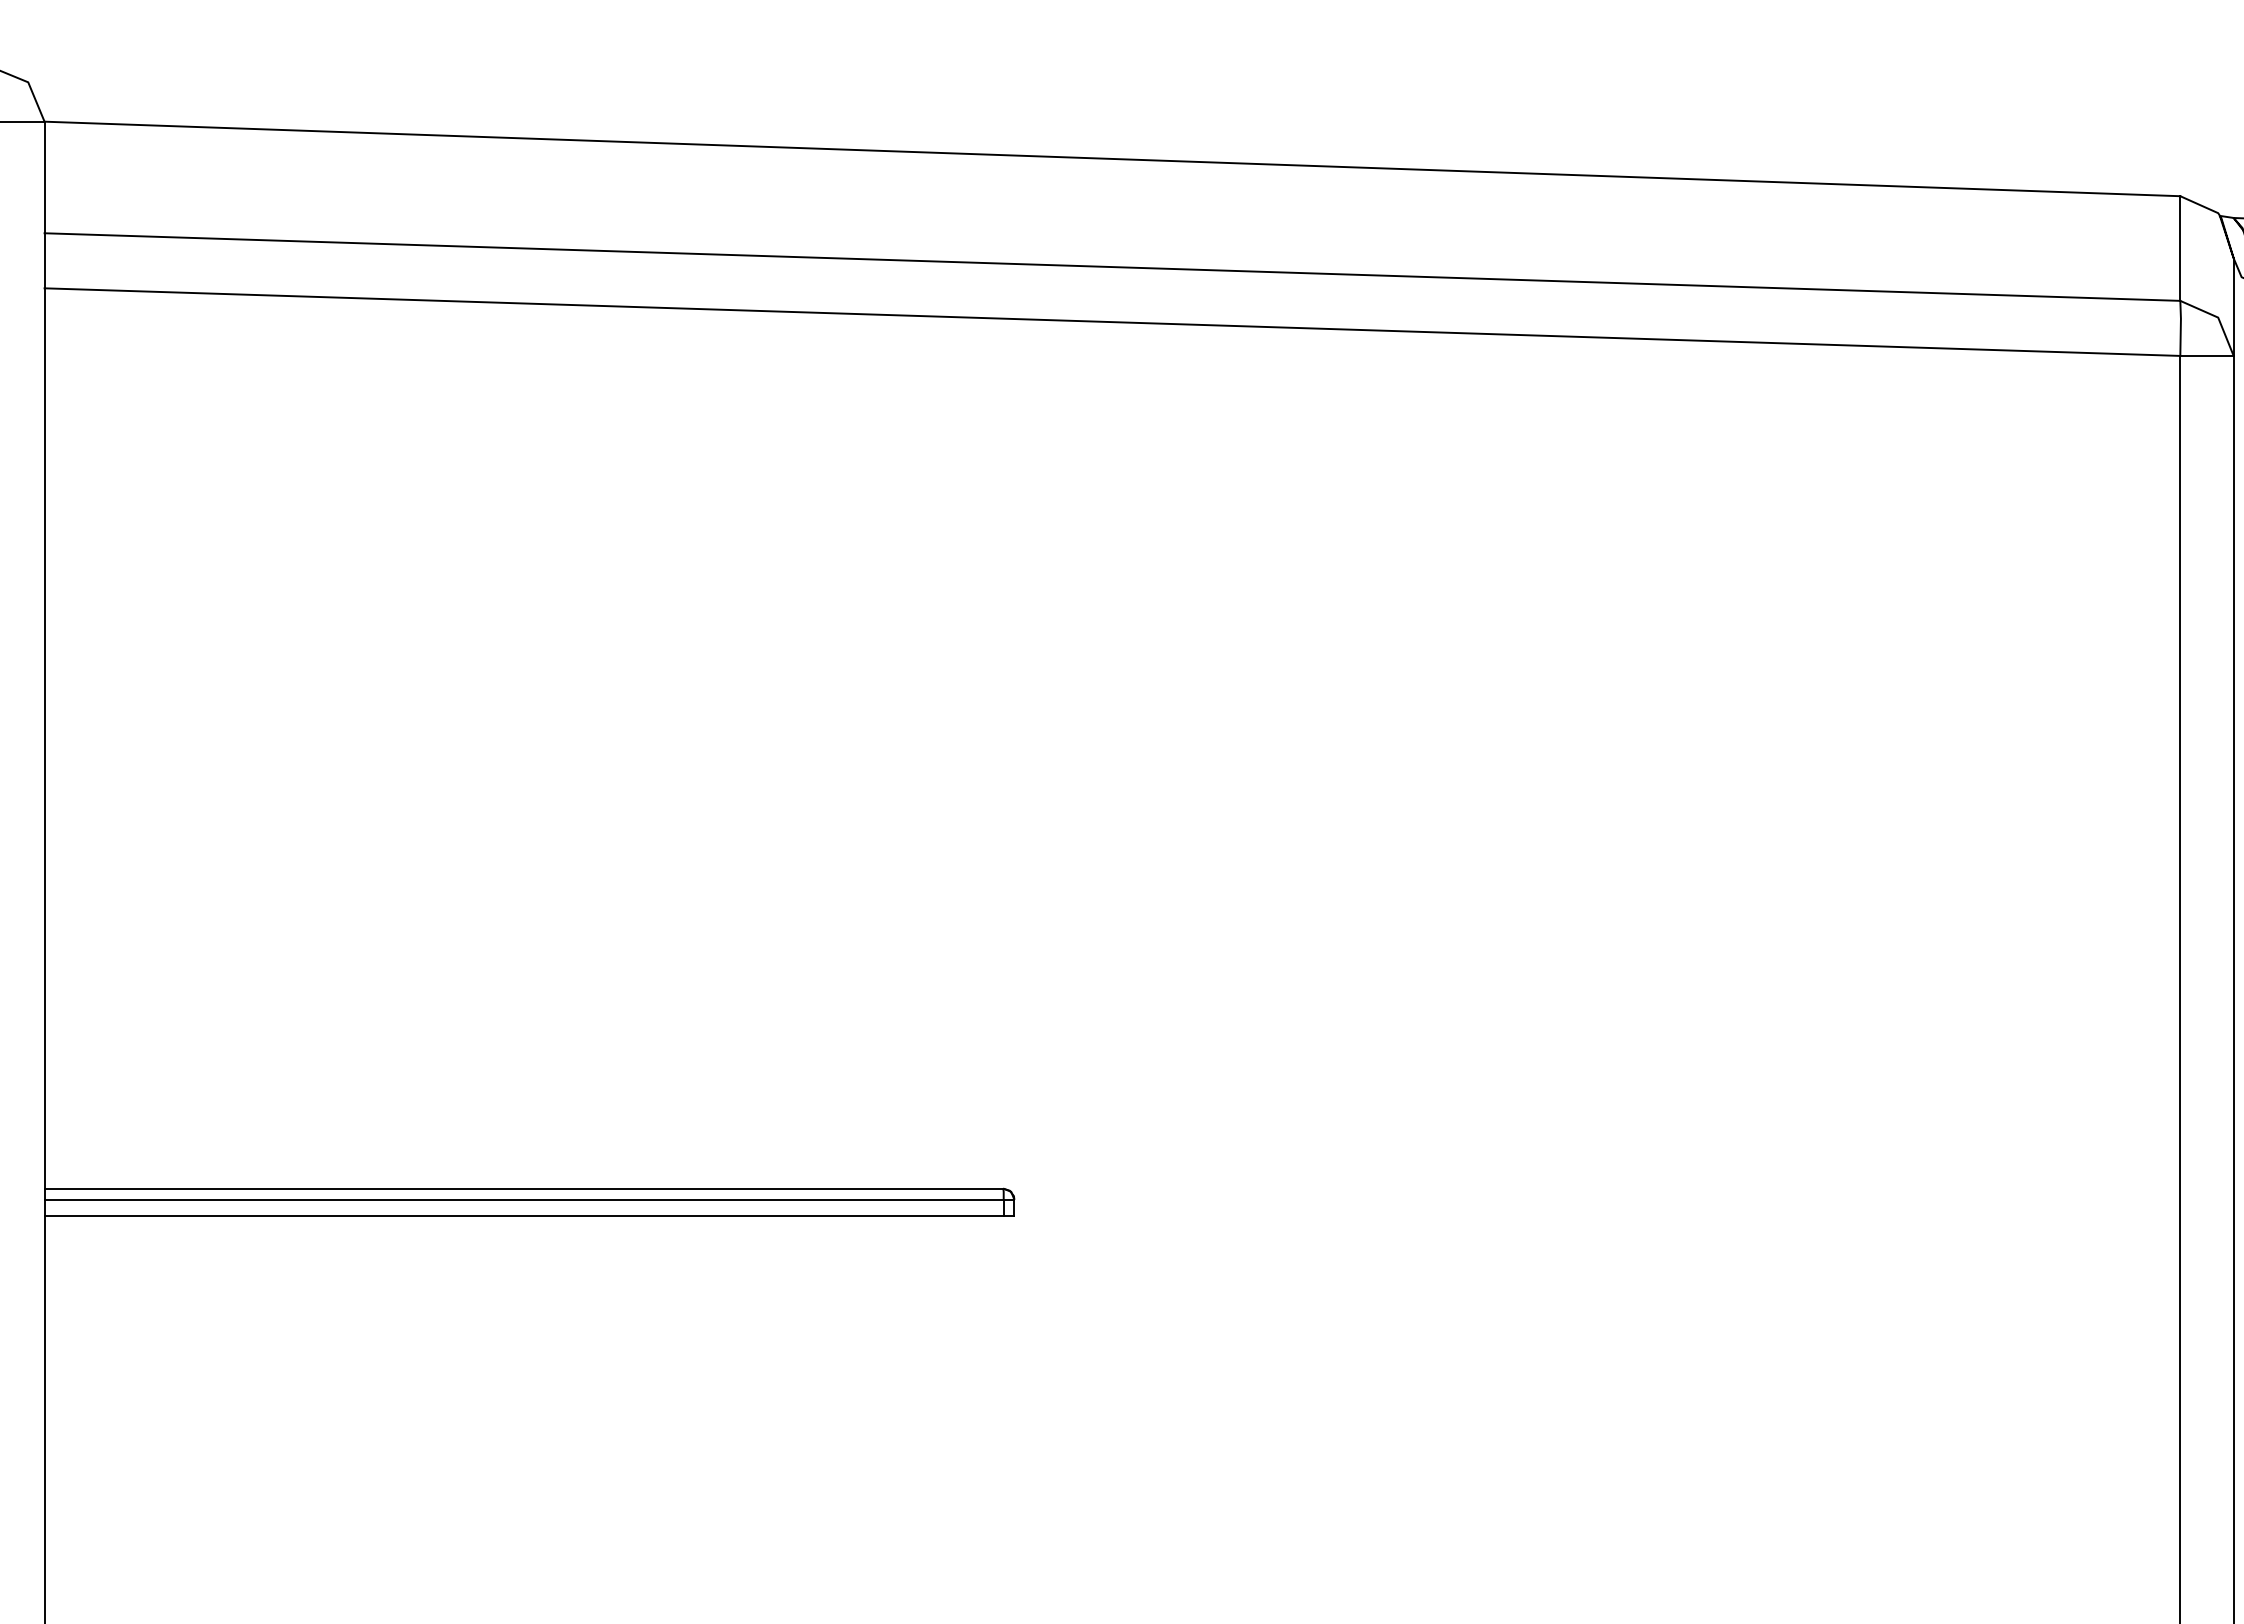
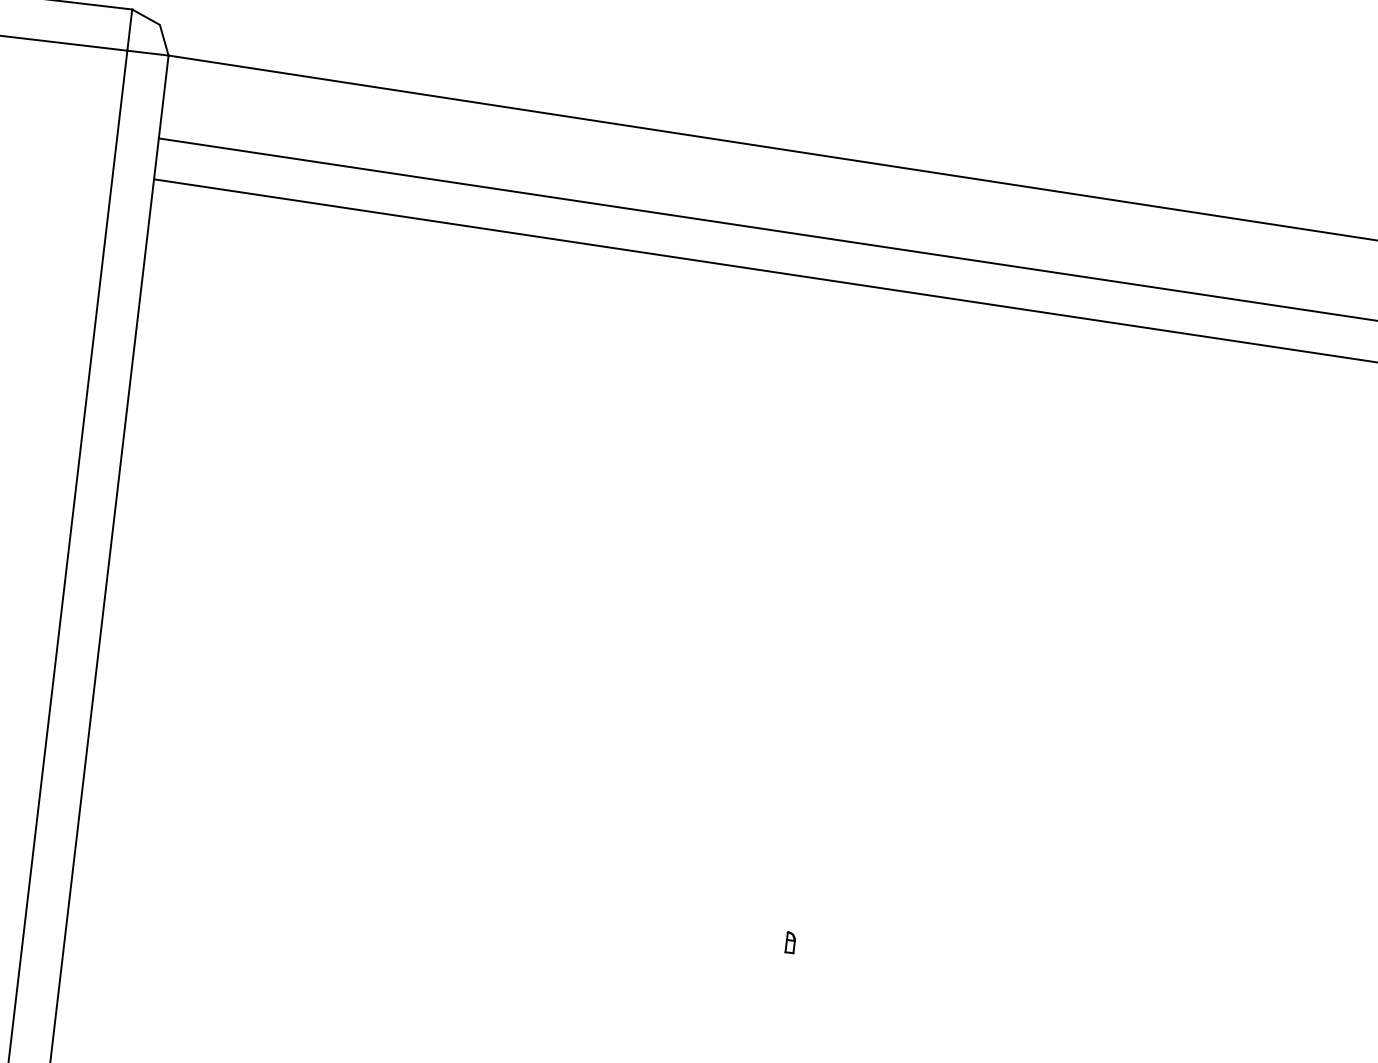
line: (523, 1188) -> (431, 889), removed
line: (523, 1199) -> (430, 897), removed
line: (523, 1216) -> (428, 910), removed

